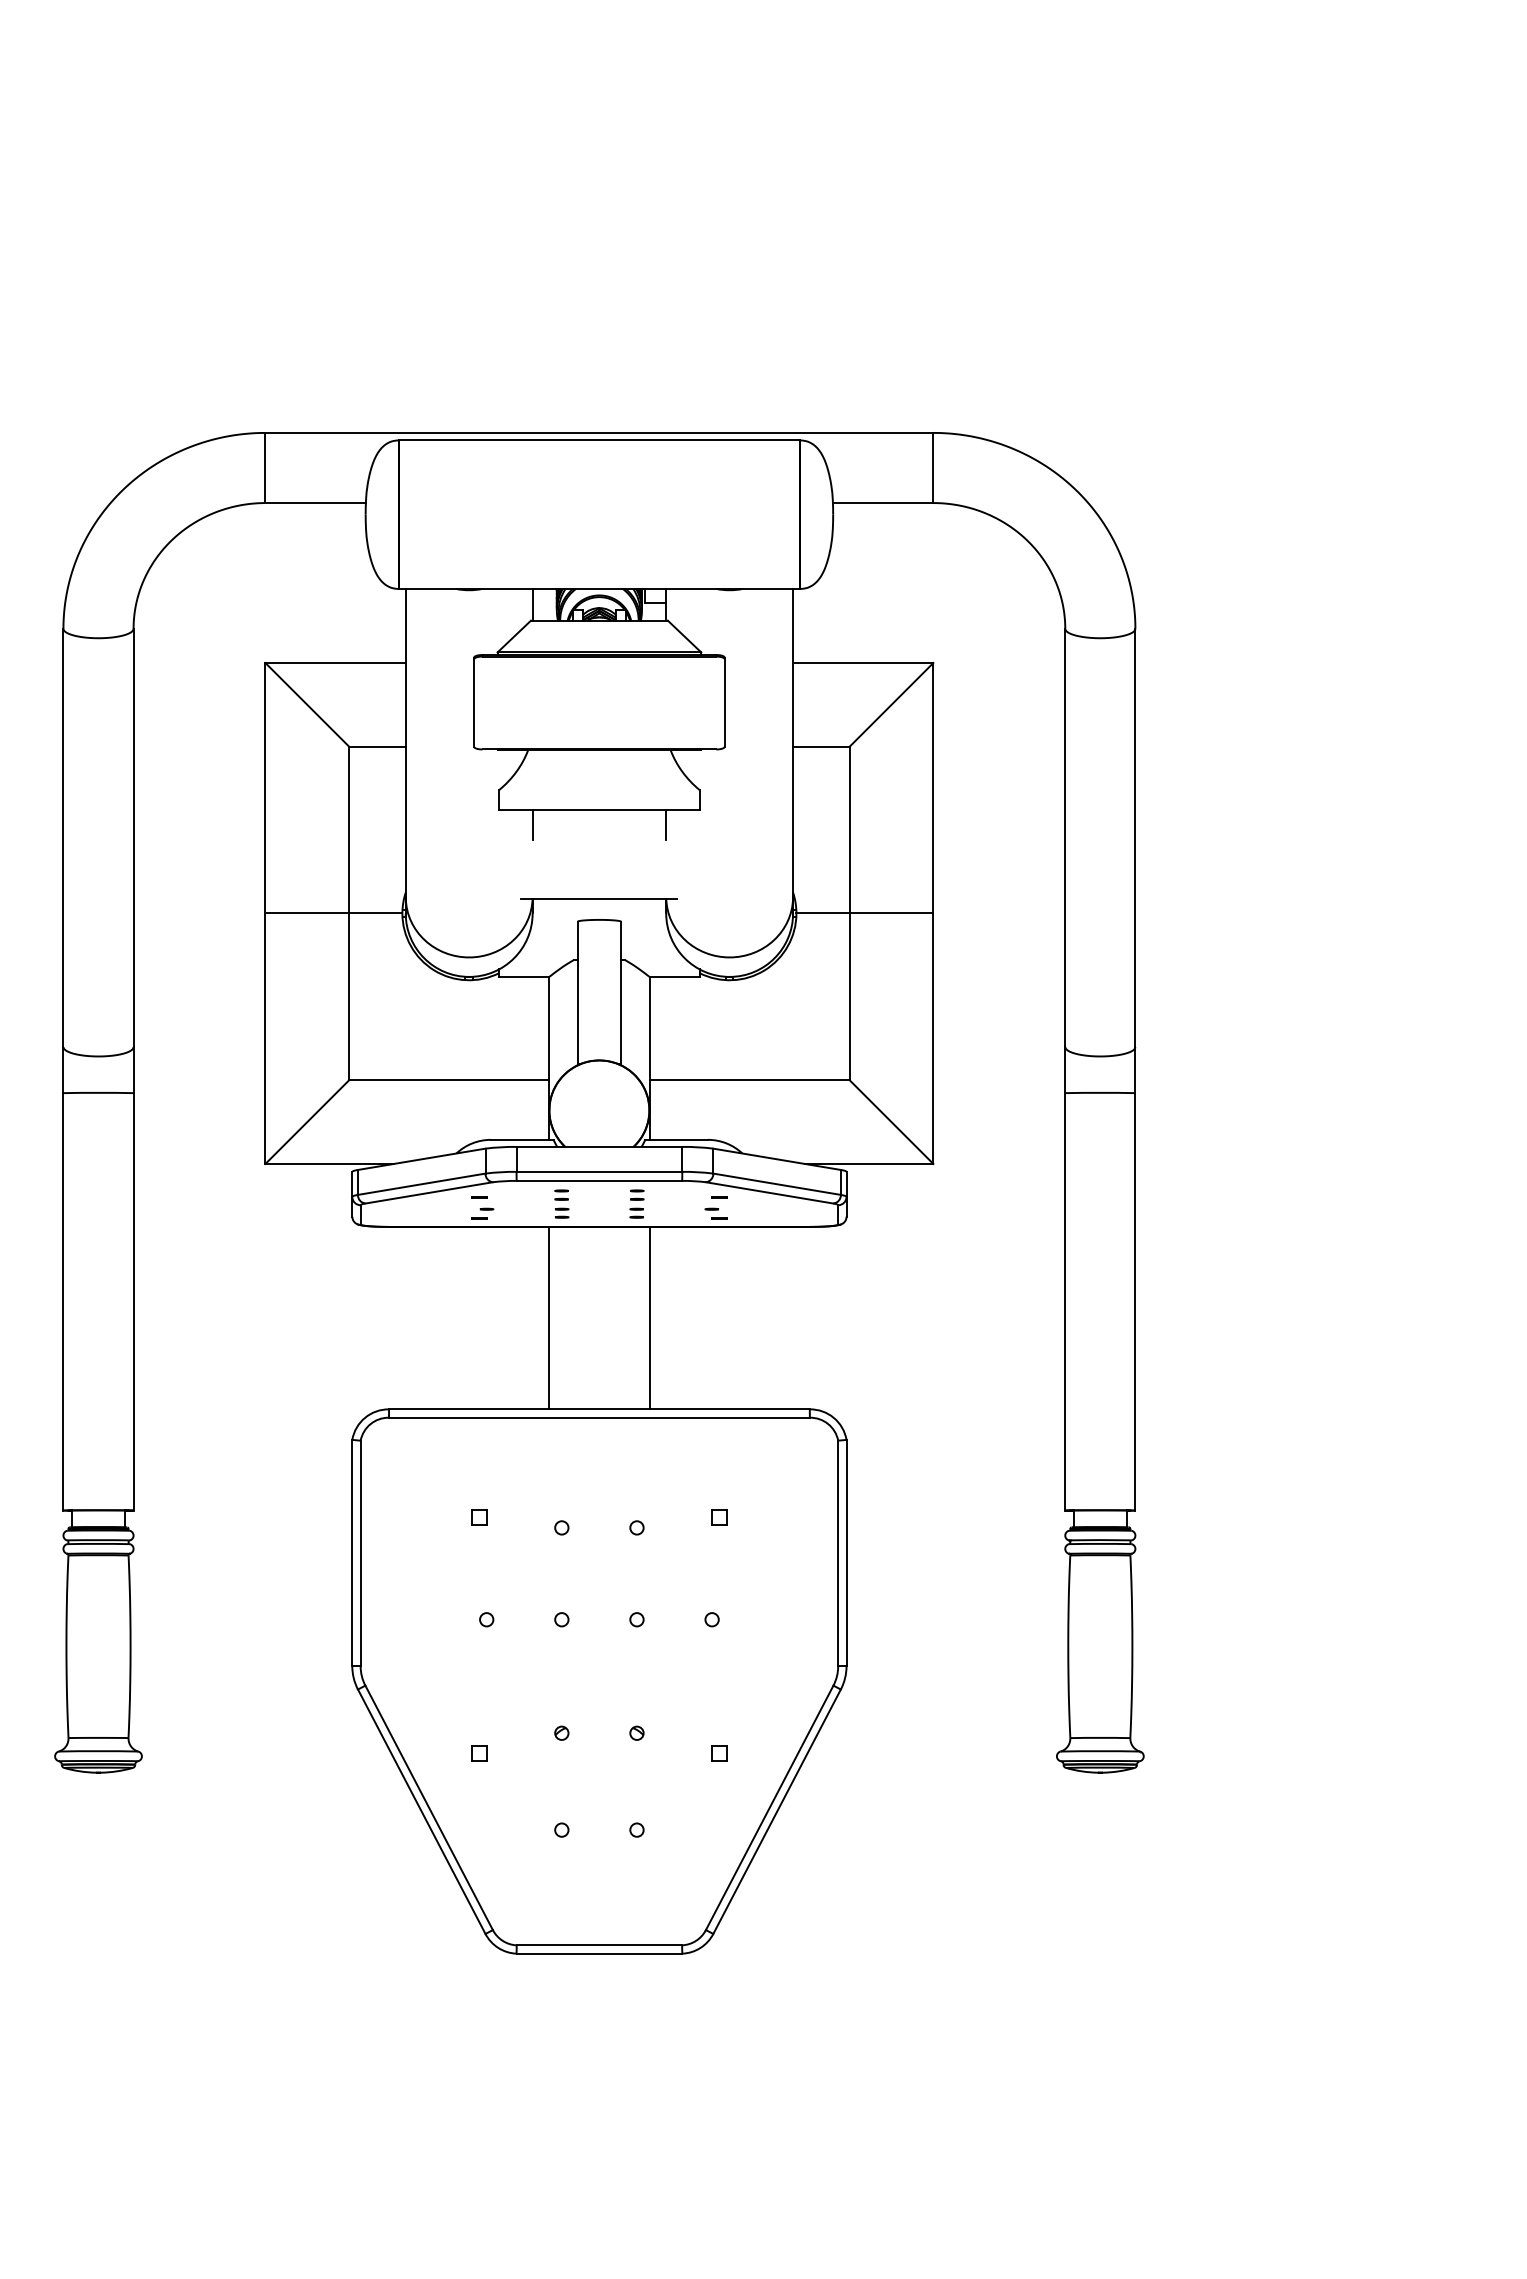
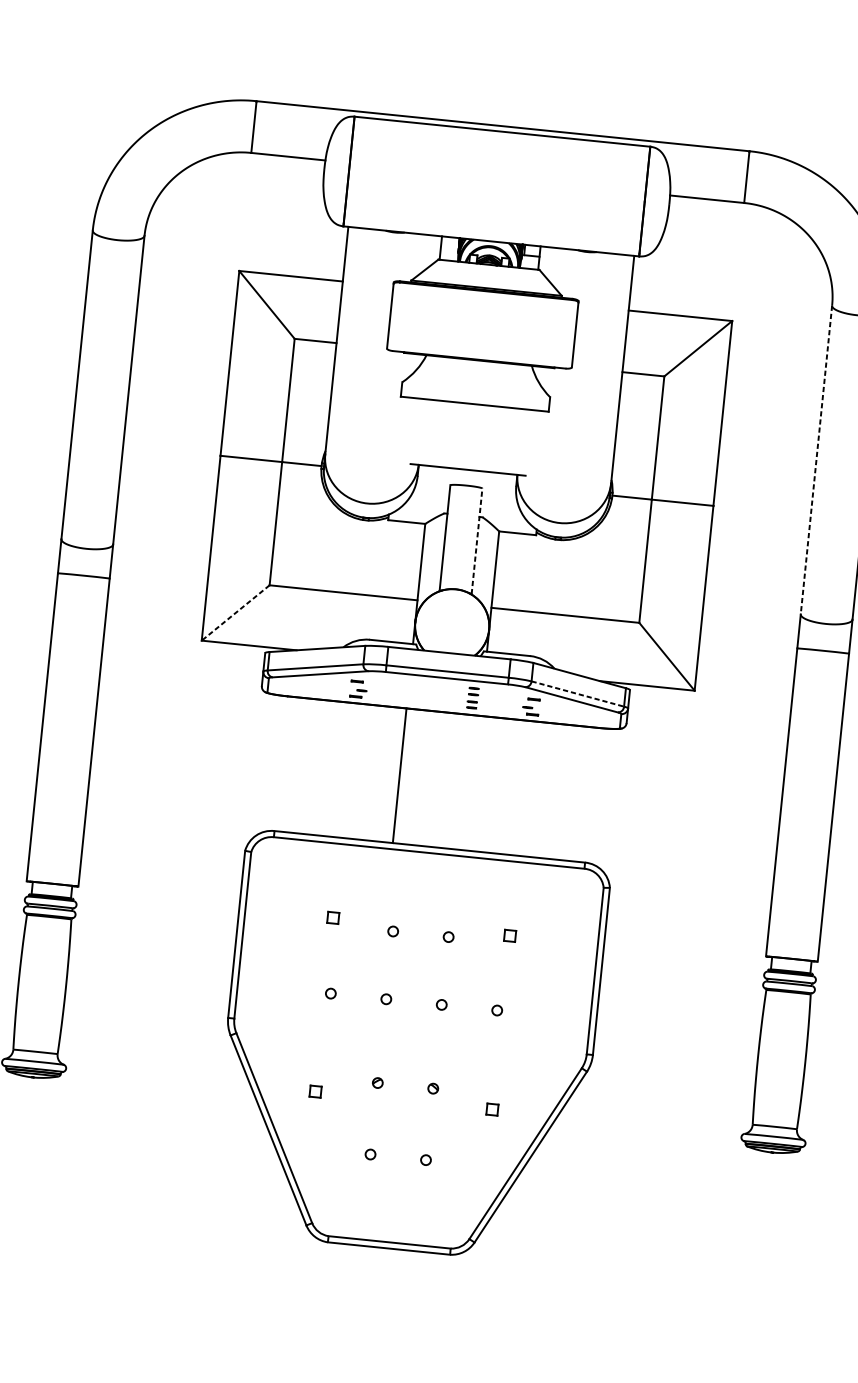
line: (532, 824) -> (424, 410), removed
line: (666, 824) -> (523, 420), removed
line: (1065, 838) -> (816, 460), solid -> dashed
line: (621, 993) -> (477, 541), solid -> dashed
line: (306, 1122) -> (235, 613), solid -> dashed
line: (777, 1184) -> (578, 694), solid -> dashed
part: (561, 1203) -> (417, 692), removed
line: (649, 1317) -> (473, 782), removed

